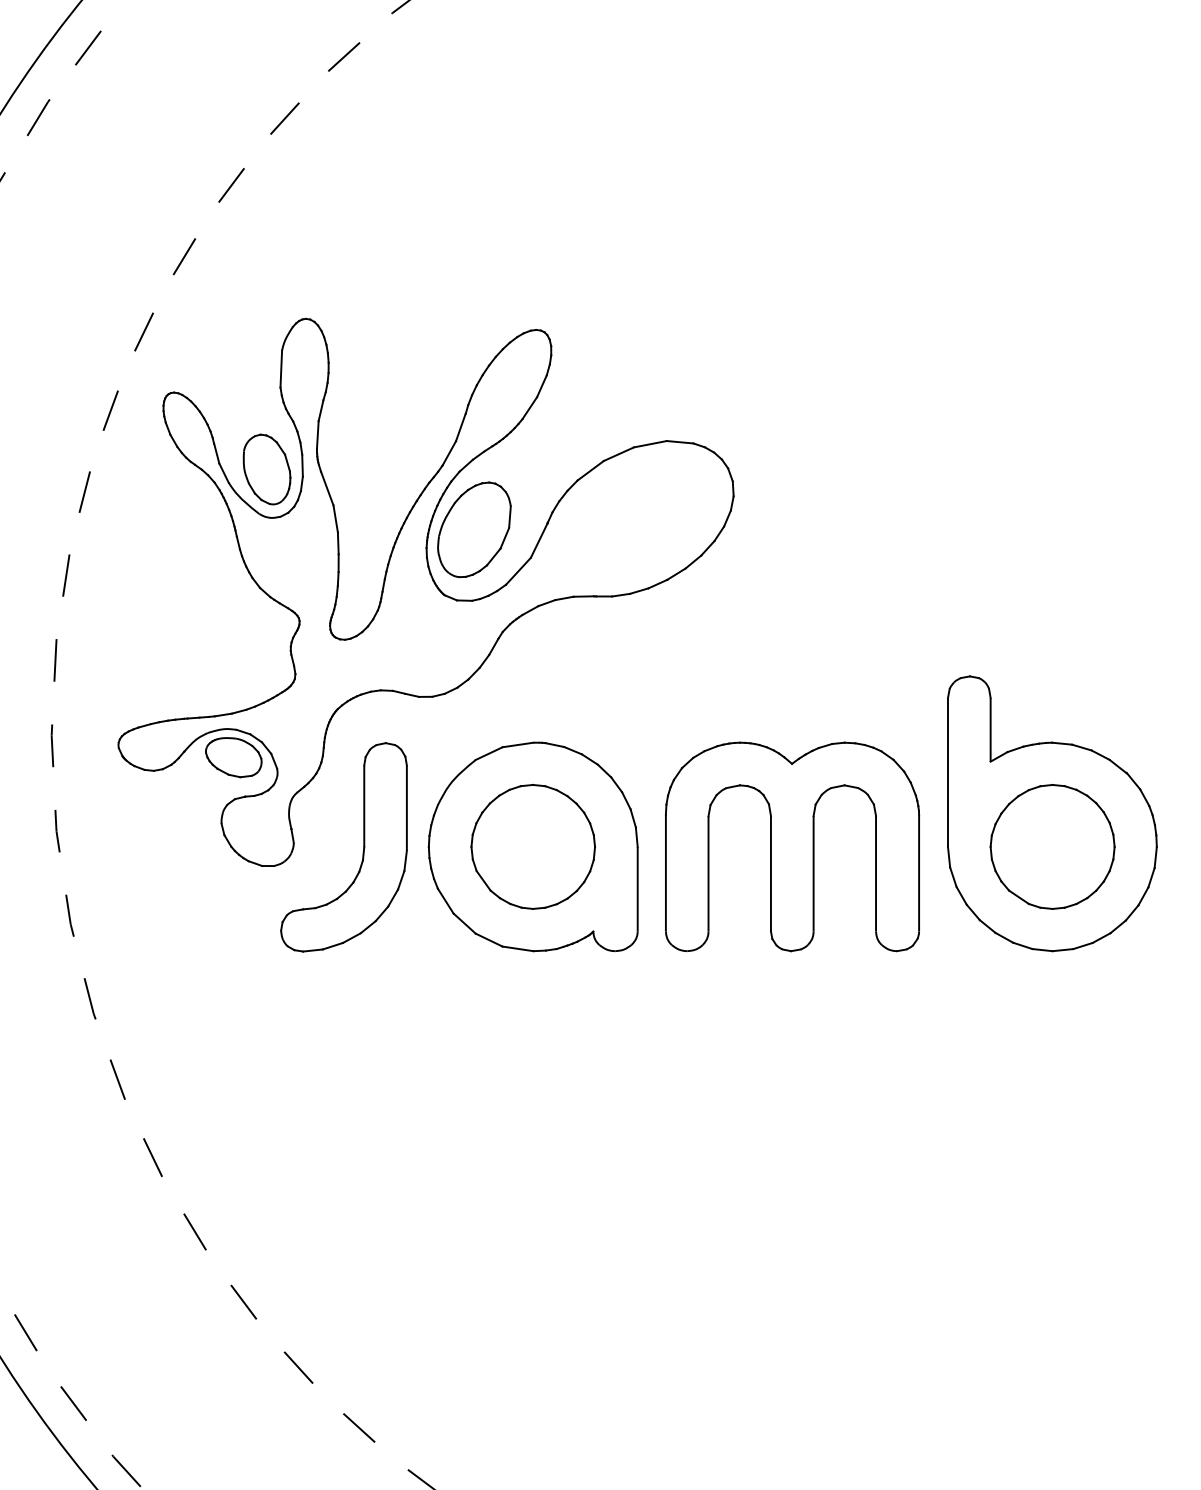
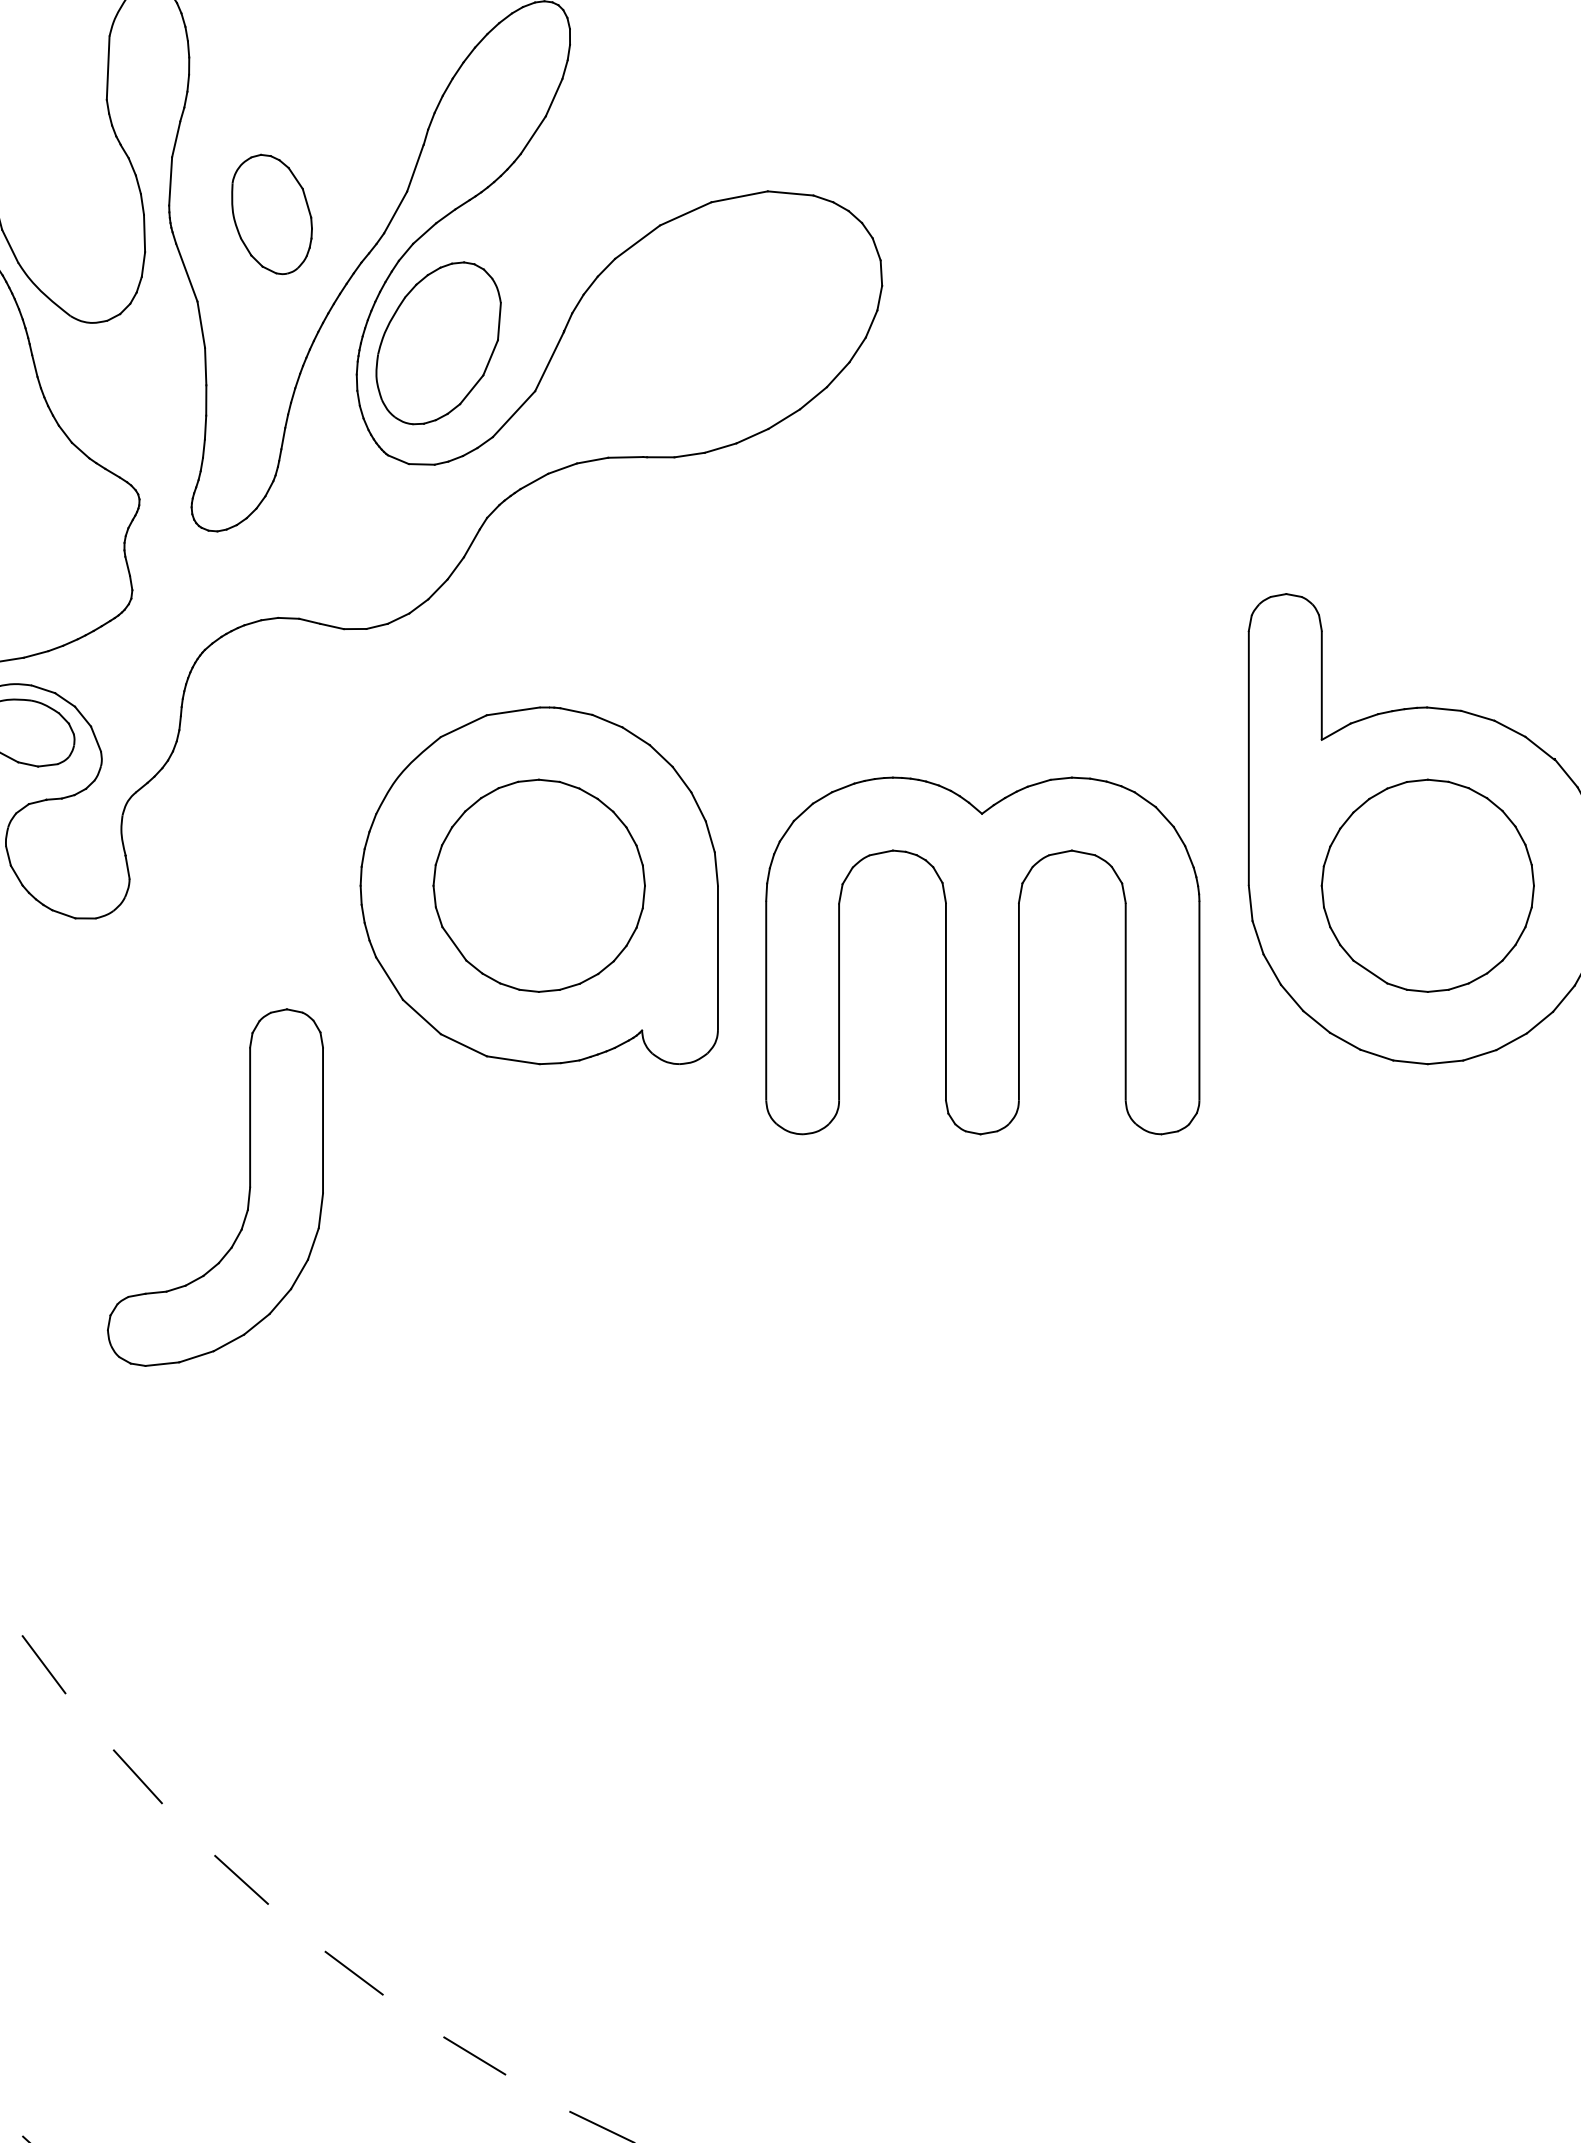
part: (266, 469) -> (271, 214), moved
part: (792, 846) -> (982, 955), moved
part: (362, 852) -> (247, 1196), moved

